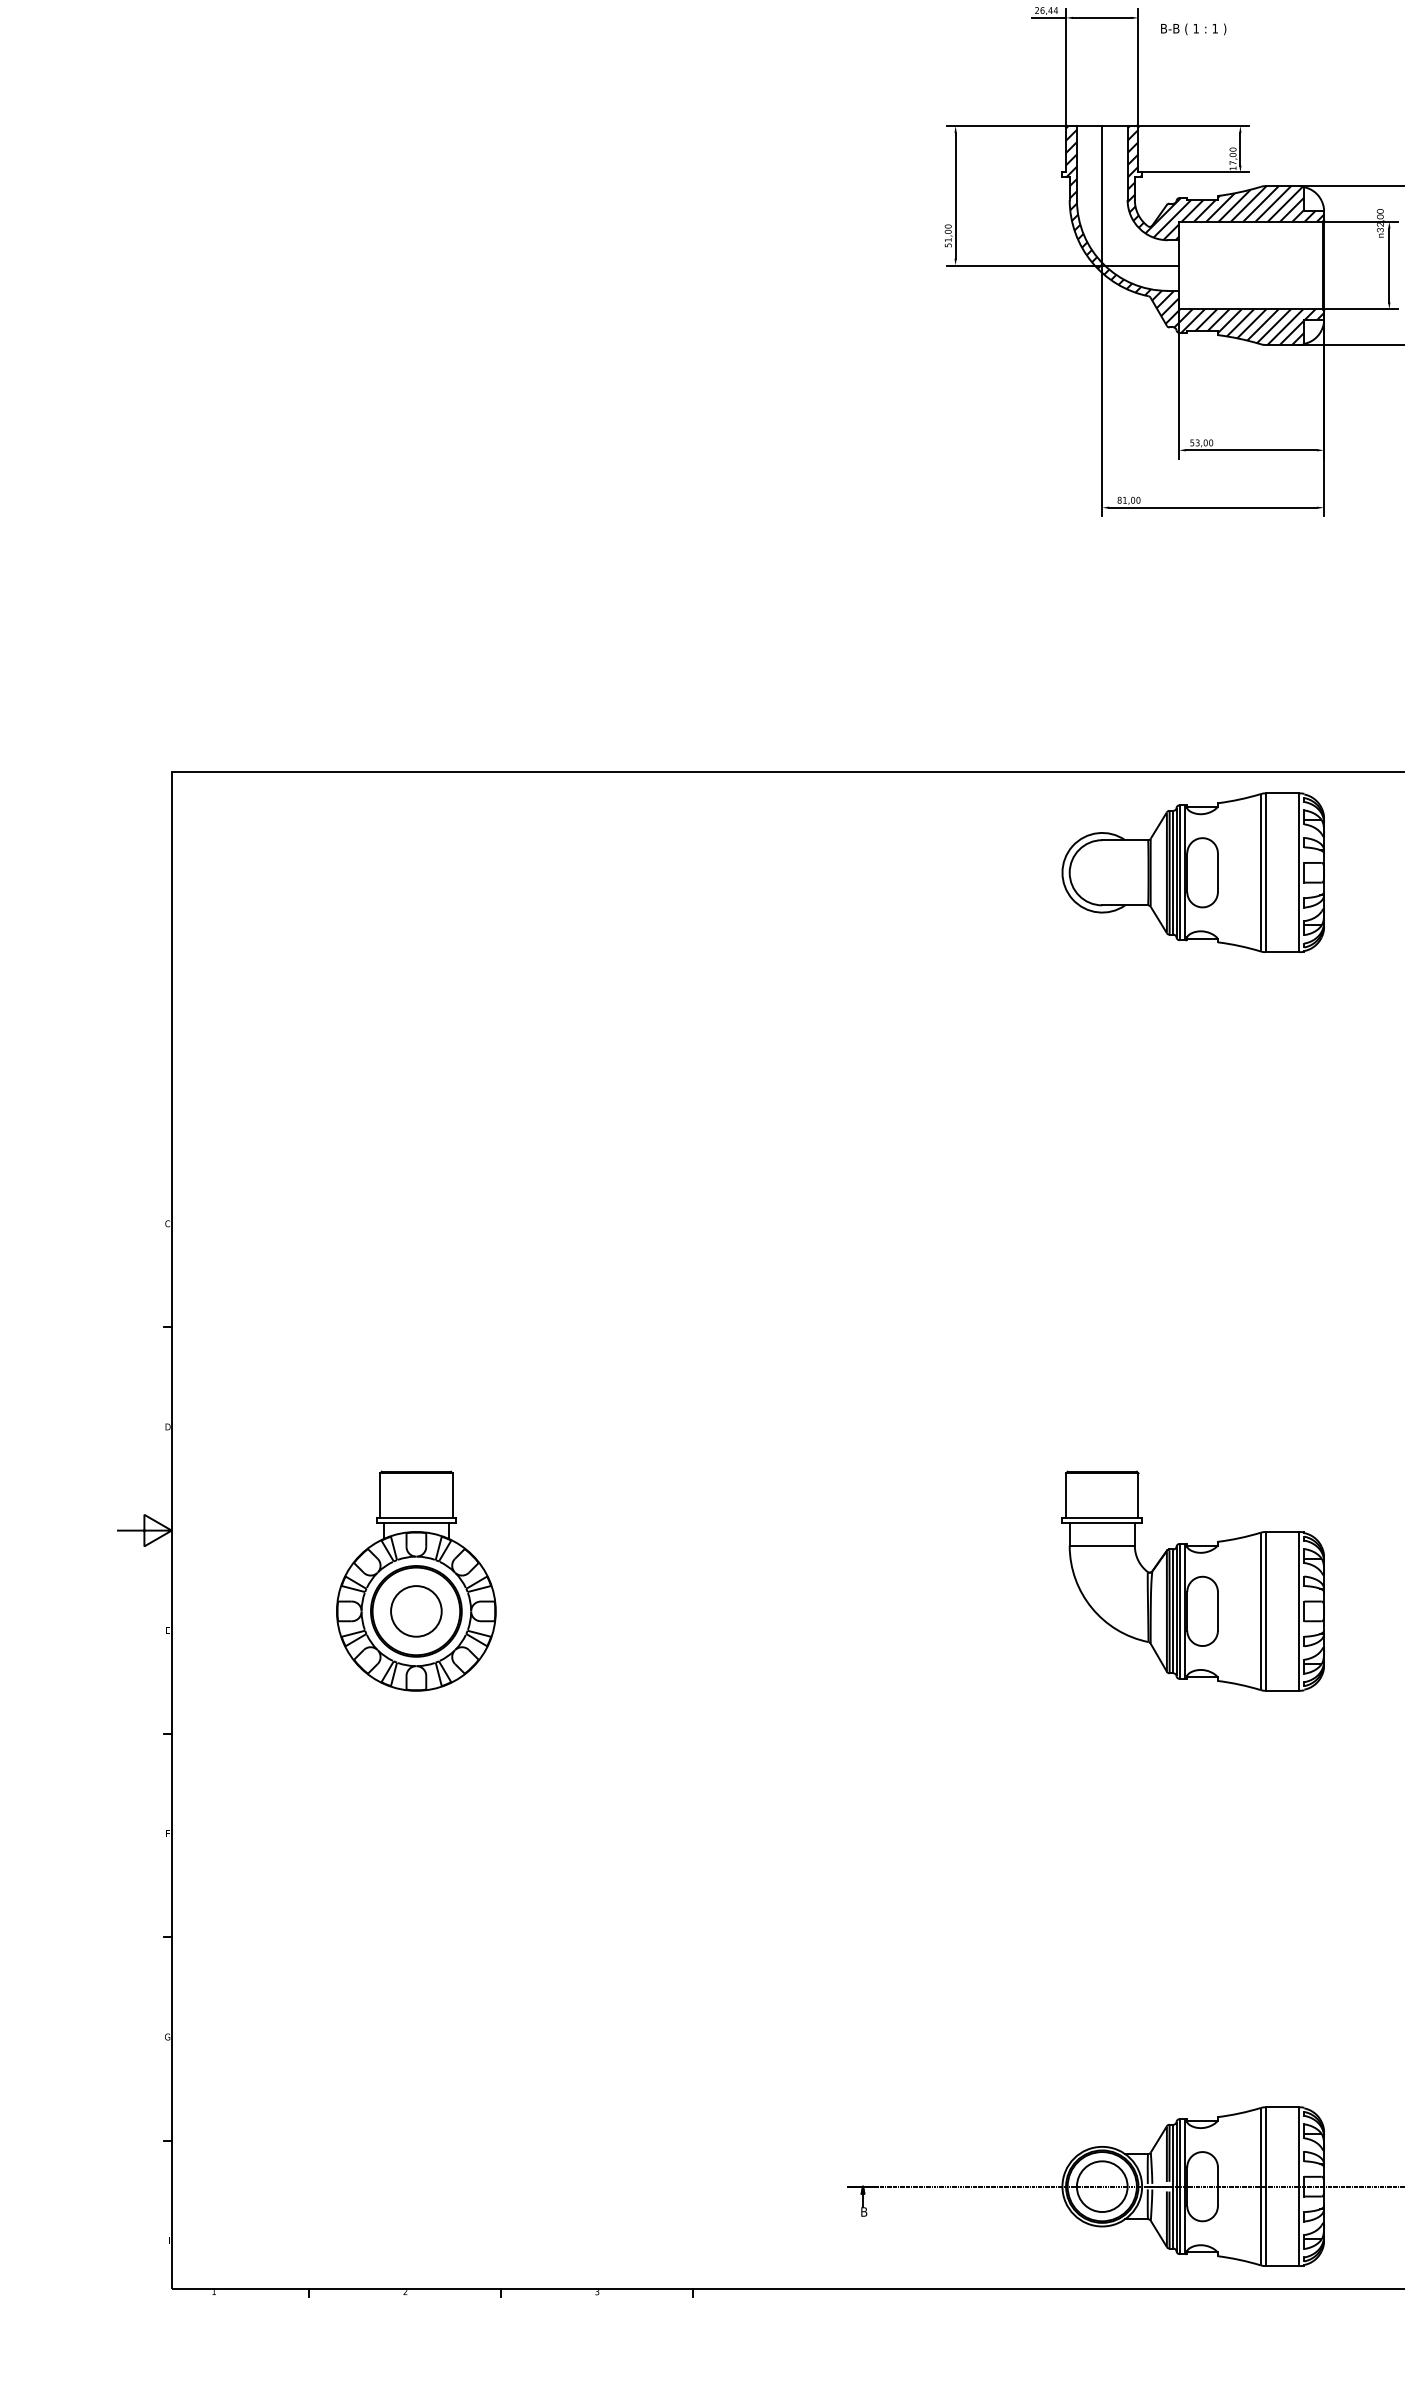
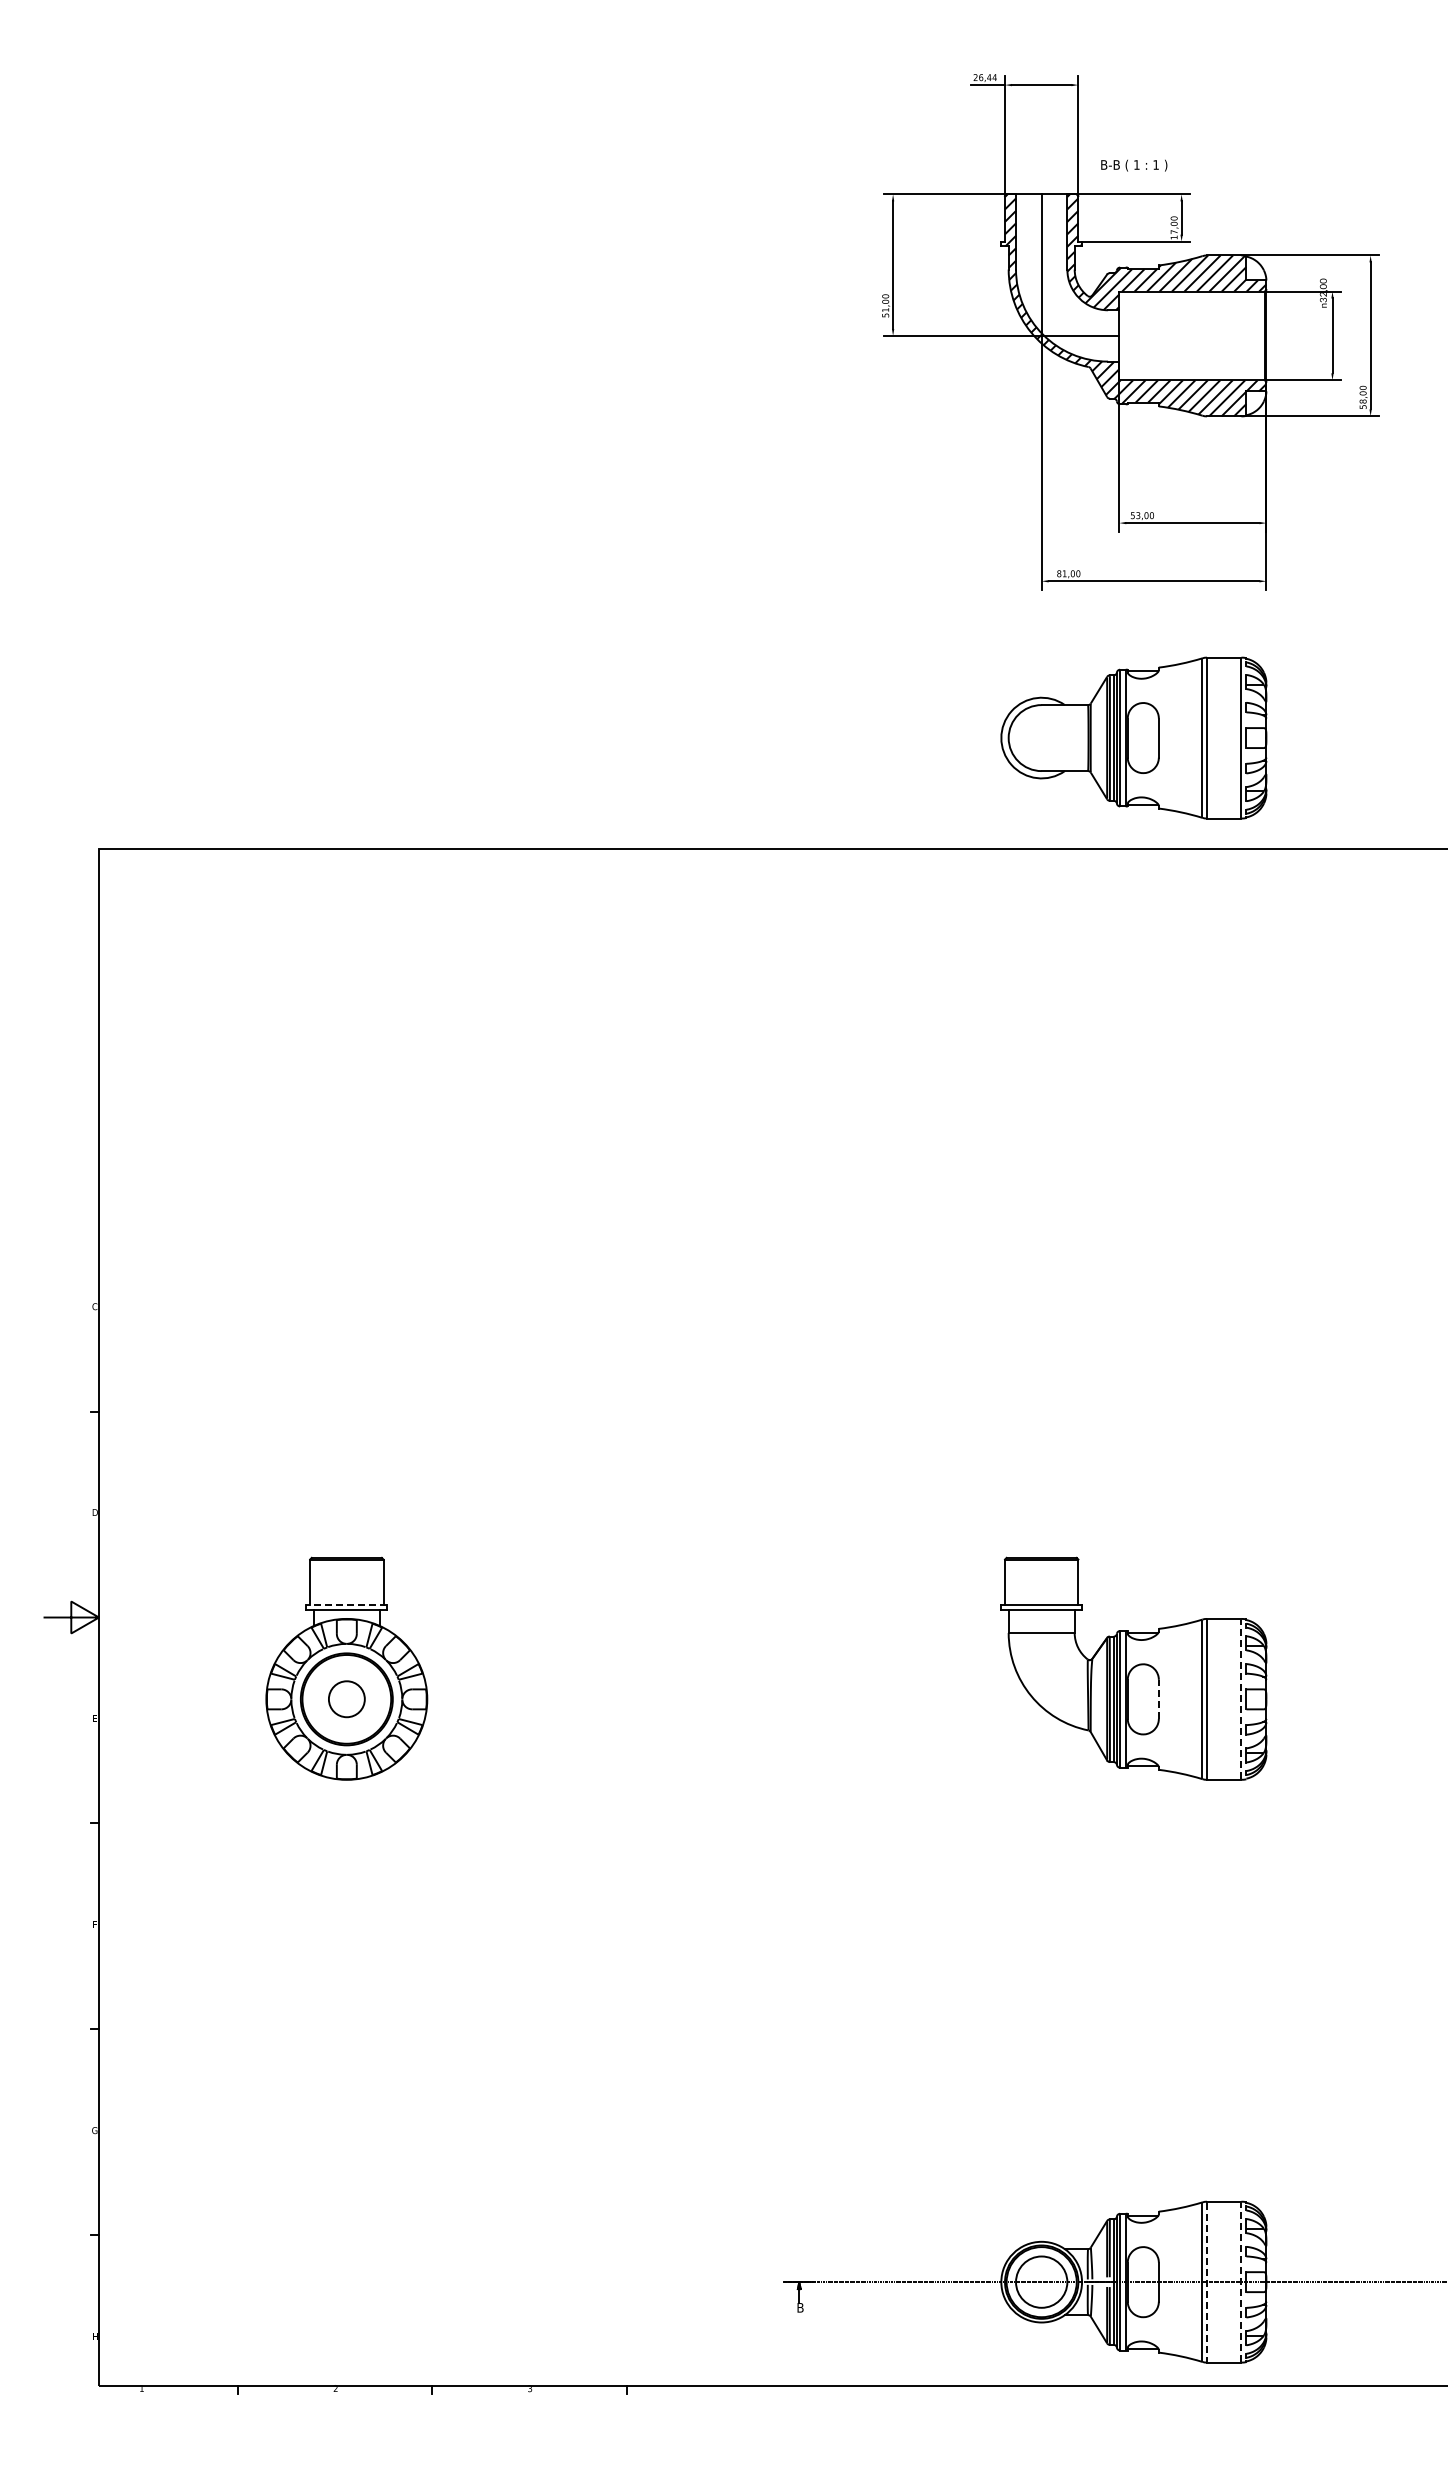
text: (1193, 29) -> (1134, 165), moved
part: (1192, 872) -> (1133, 737), moved
line: (416, 1518) -> (346, 1605), solid -> dashed
circle: (416, 1610) -> (346, 1698), size x0.7
line: (1299, 1610) -> (1241, 1698), solid -> dashed
line: (1217, 1611) -> (1158, 1699), solid -> dashed
line: (1299, 2186) -> (1241, 2281), solid -> dashed
line: (1265, 2187) -> (1207, 2282), solid -> dashed

